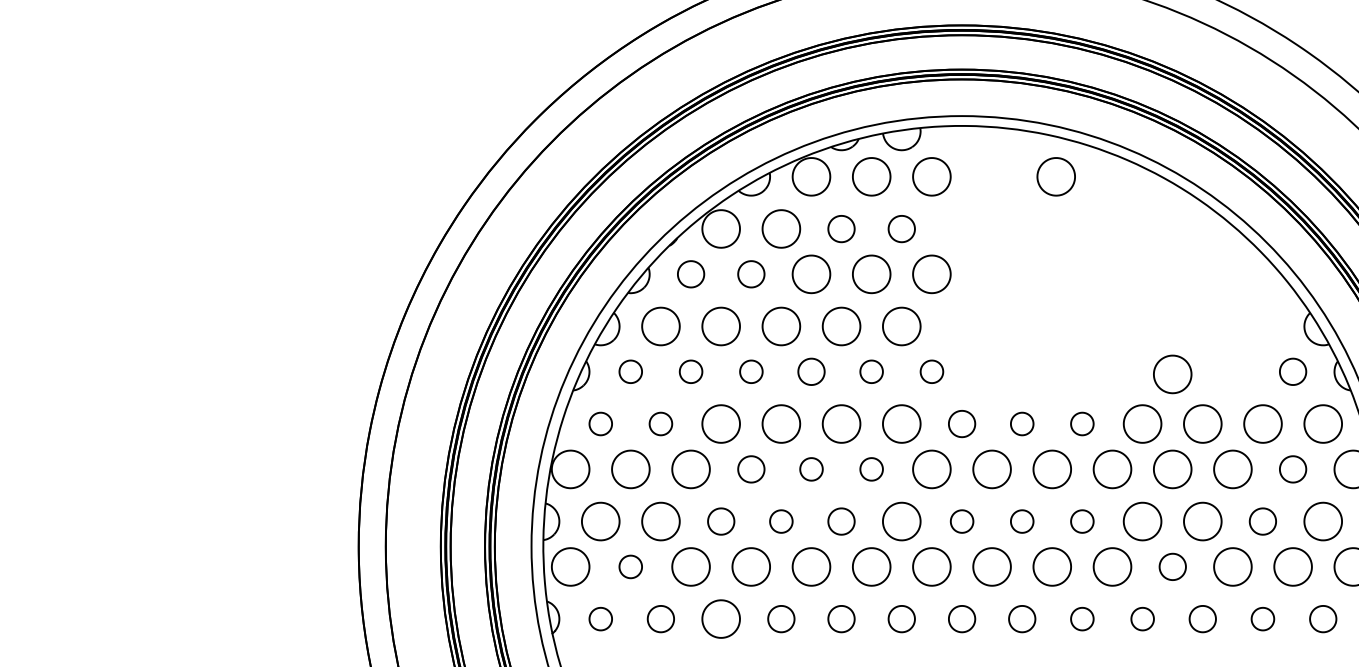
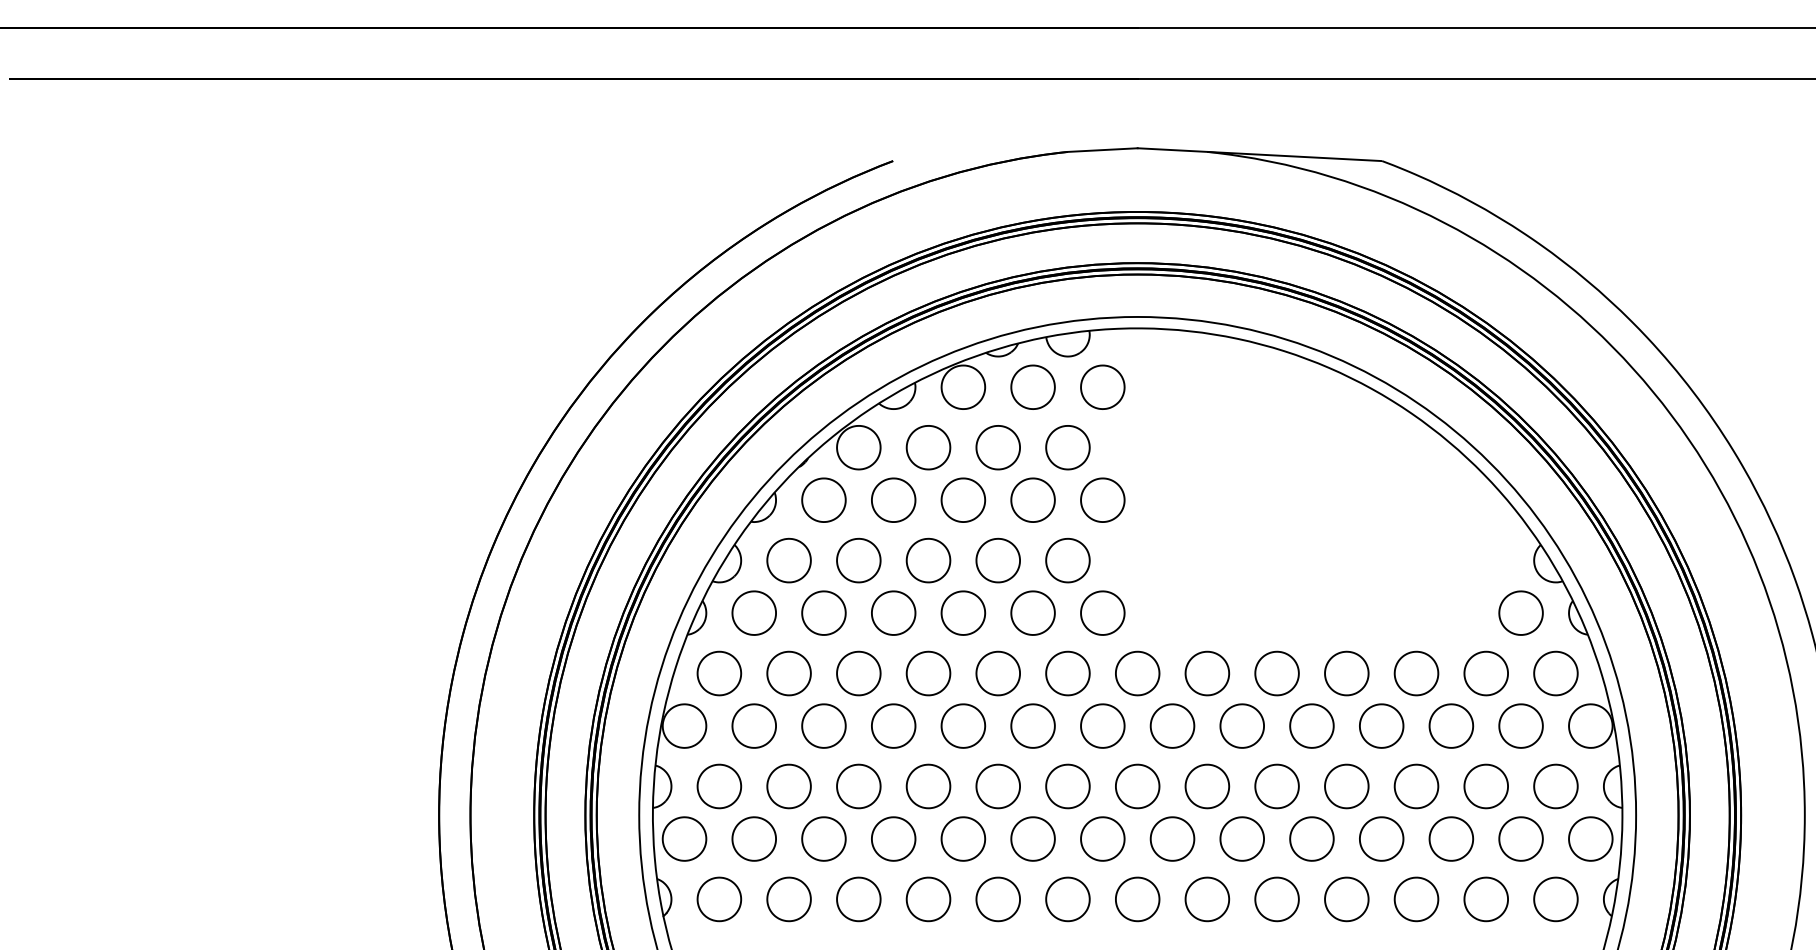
part: (1055, 176) -> (1246, 386), removed
part: (840, 228) -> (997, 447), size x1.43
part: (901, 228) -> (1067, 447), size x1.43
part: (690, 273) -> (823, 499), size x1.43
part: (751, 273) -> (893, 499), size x1.43
part: (630, 371) -> (753, 612), size x1.67
part: (690, 371) -> (823, 612), size x1.67
part: (751, 371) -> (893, 612), size x1.67
part: (811, 371) -> (963, 612), size x1.43
part: (871, 371) -> (1032, 612), size x1.67
part: (931, 371) -> (1102, 612), size x1.67
part: (1292, 371) -> (1520, 612), size x1.43
part: (1172, 373) -> (1381, 615), removed
part: (600, 423) -> (719, 673), size x1.67
part: (660, 423) -> (788, 673), size x1.67
part: (961, 423) -> (1137, 673), size x1.43
part: (1022, 423) -> (1207, 673), size x1.67
part: (1081, 423) -> (1276, 673), size x1.67
part: (751, 468) -> (893, 725), size x1.43
part: (811, 468) -> (963, 725), size x1.67
part: (871, 468) -> (1032, 725), size x1.67
part: (1292, 468) -> (1520, 725), size x1.43
part: (720, 521) -> (858, 786), size x1.43
part: (781, 521) -> (928, 786), size x1.67
part: (840, 521) -> (997, 786), size x1.43
part: (961, 521) -> (1137, 786), size x1.67
part: (1022, 521) -> (1207, 786), size x1.67
part: (1081, 521) -> (1276, 786), size x1.67
part: (1262, 521) -> (1485, 786), size x1.43
part: (630, 566) -> (753, 838), size x1.67
part: (1172, 566) -> (1381, 838), size x1.43
part: (600, 619) -> (719, 899), size x1.67
part: (660, 619) -> (788, 899), size x1.43
part: (781, 619) -> (928, 899), size x1.43
part: (840, 619) -> (997, 899), size x1.43
part: (901, 619) -> (1067, 899), size x1.43
part: (961, 619) -> (1137, 899), size x1.43
part: (1022, 619) -> (1207, 899), size x1.43
part: (1081, 619) -> (1276, 899), size x1.67
part: (1142, 619) -> (1346, 899), size x1.67
part: (1202, 619) -> (1416, 899), size x1.43
part: (1262, 619) -> (1485, 899), size x1.67
part: (1322, 619) -> (1555, 899), size x1.43

